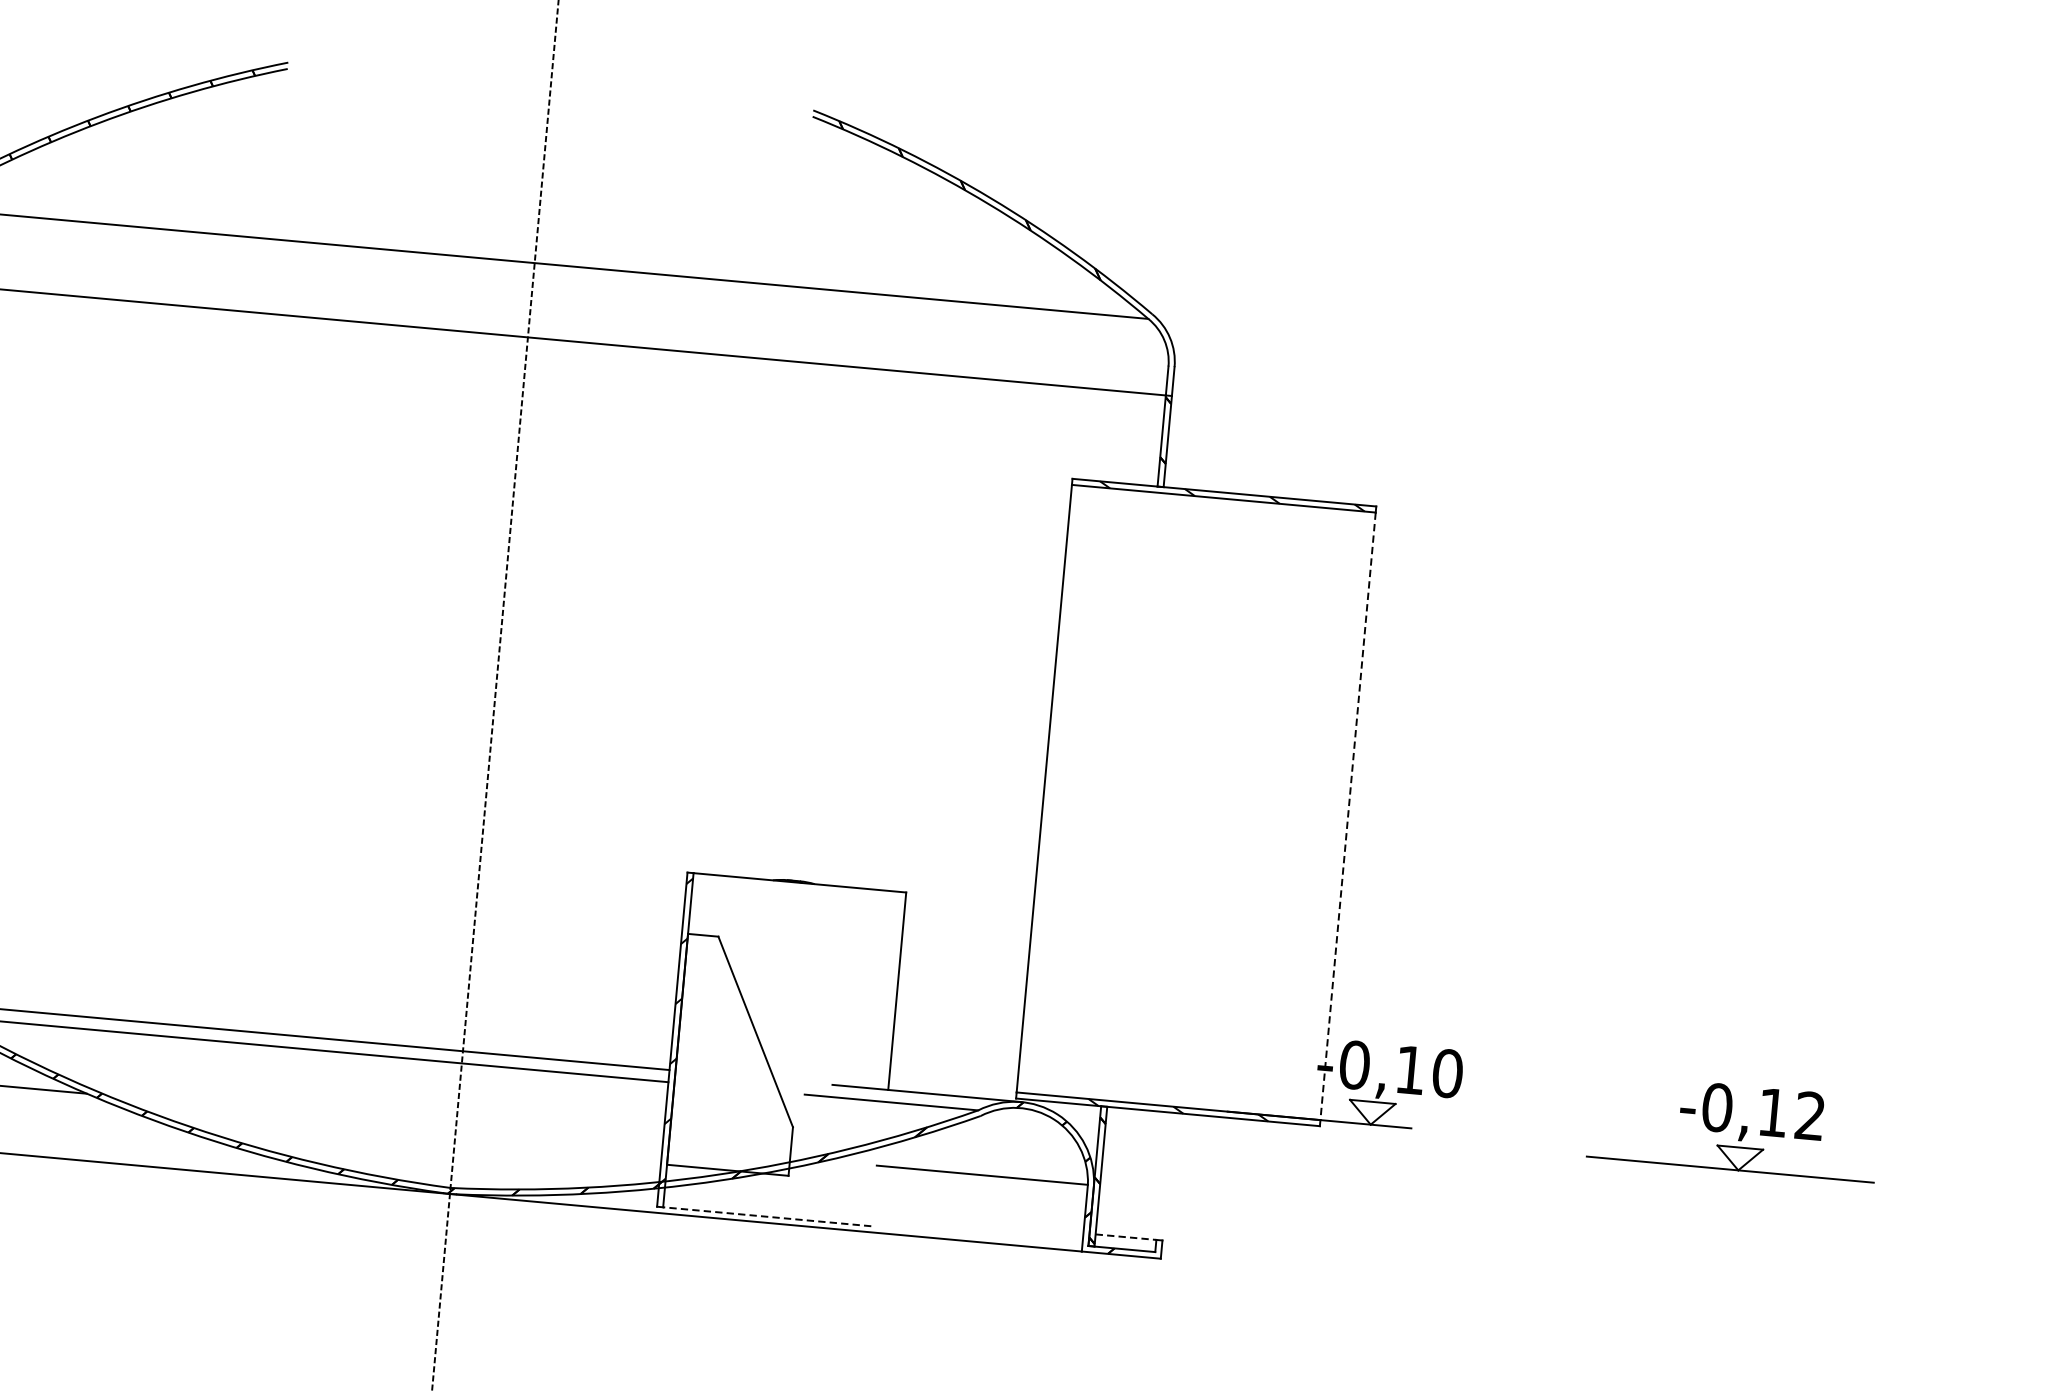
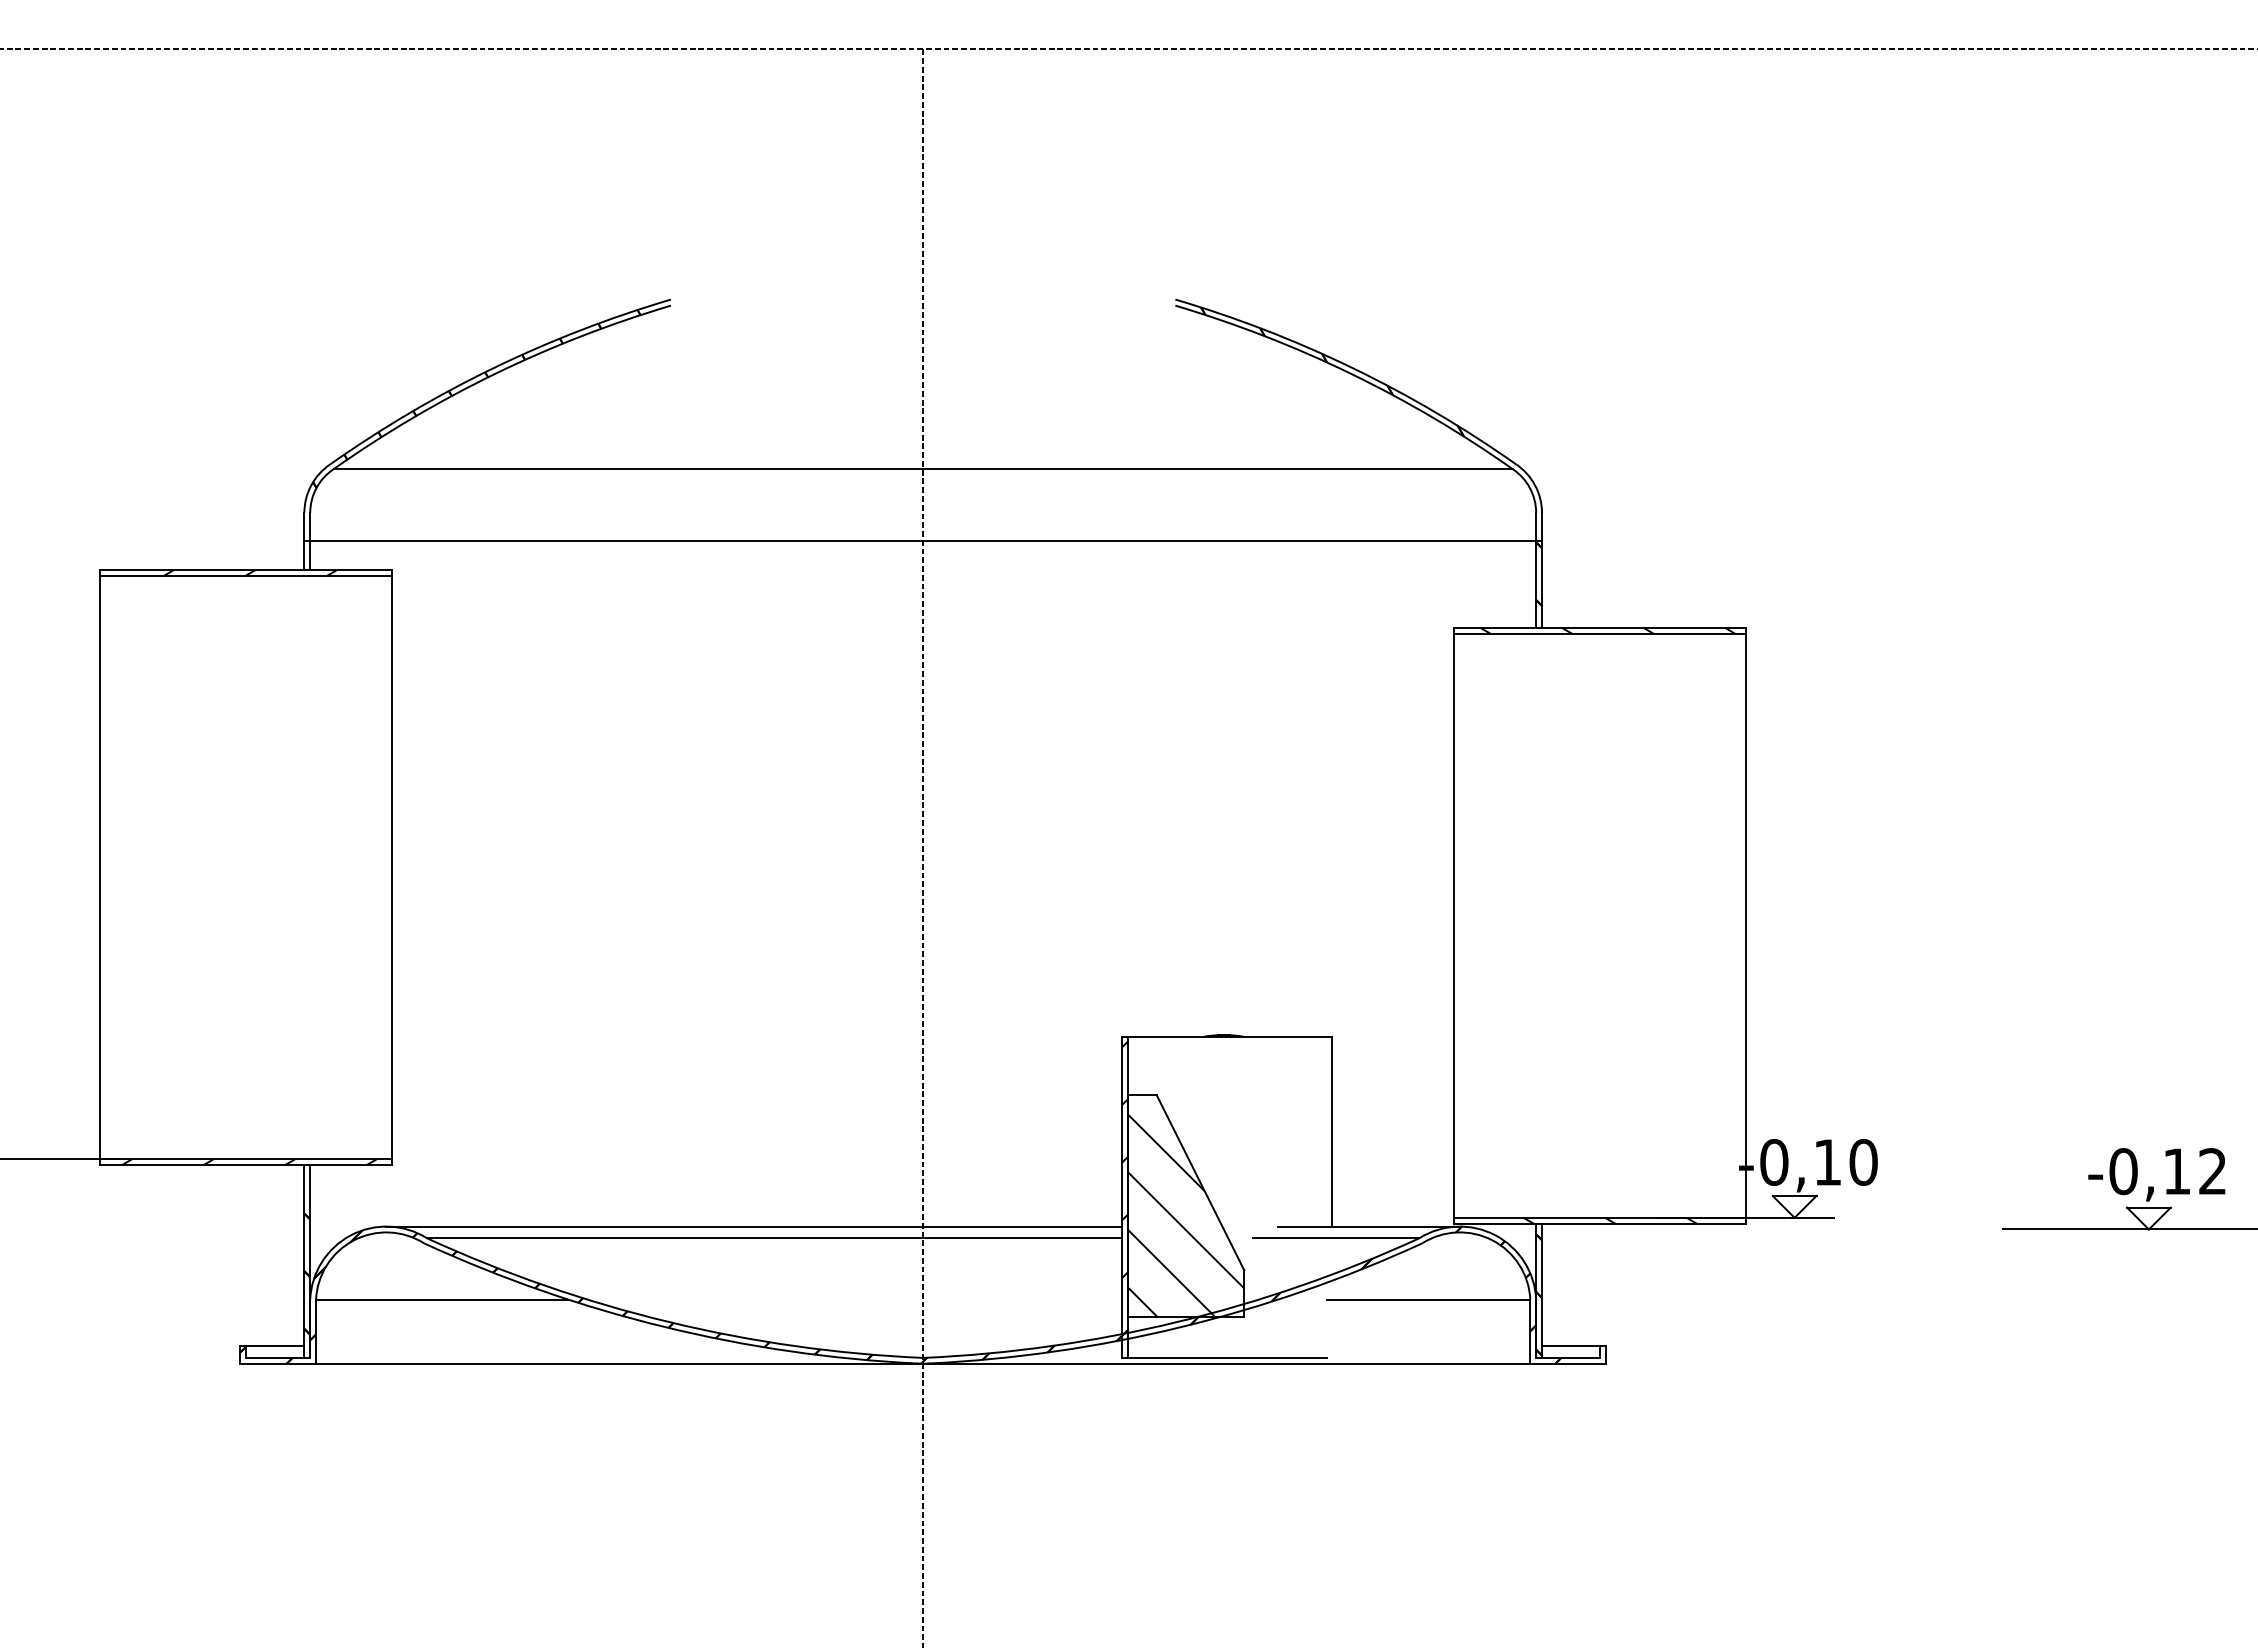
line: (1348, 815) -> (1746, 925), dashed -> solid
hatch: (737, 1064) -> (1185, 1215), added
line: (767, 1216) -> (1227, 1357), dashed -> solid
line: (1126, 1237) -> (1571, 1346), dashed -> solid

